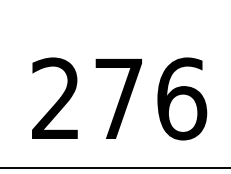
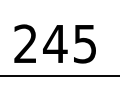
text: (150, 97) -> (70, 43), 276 -> 245

